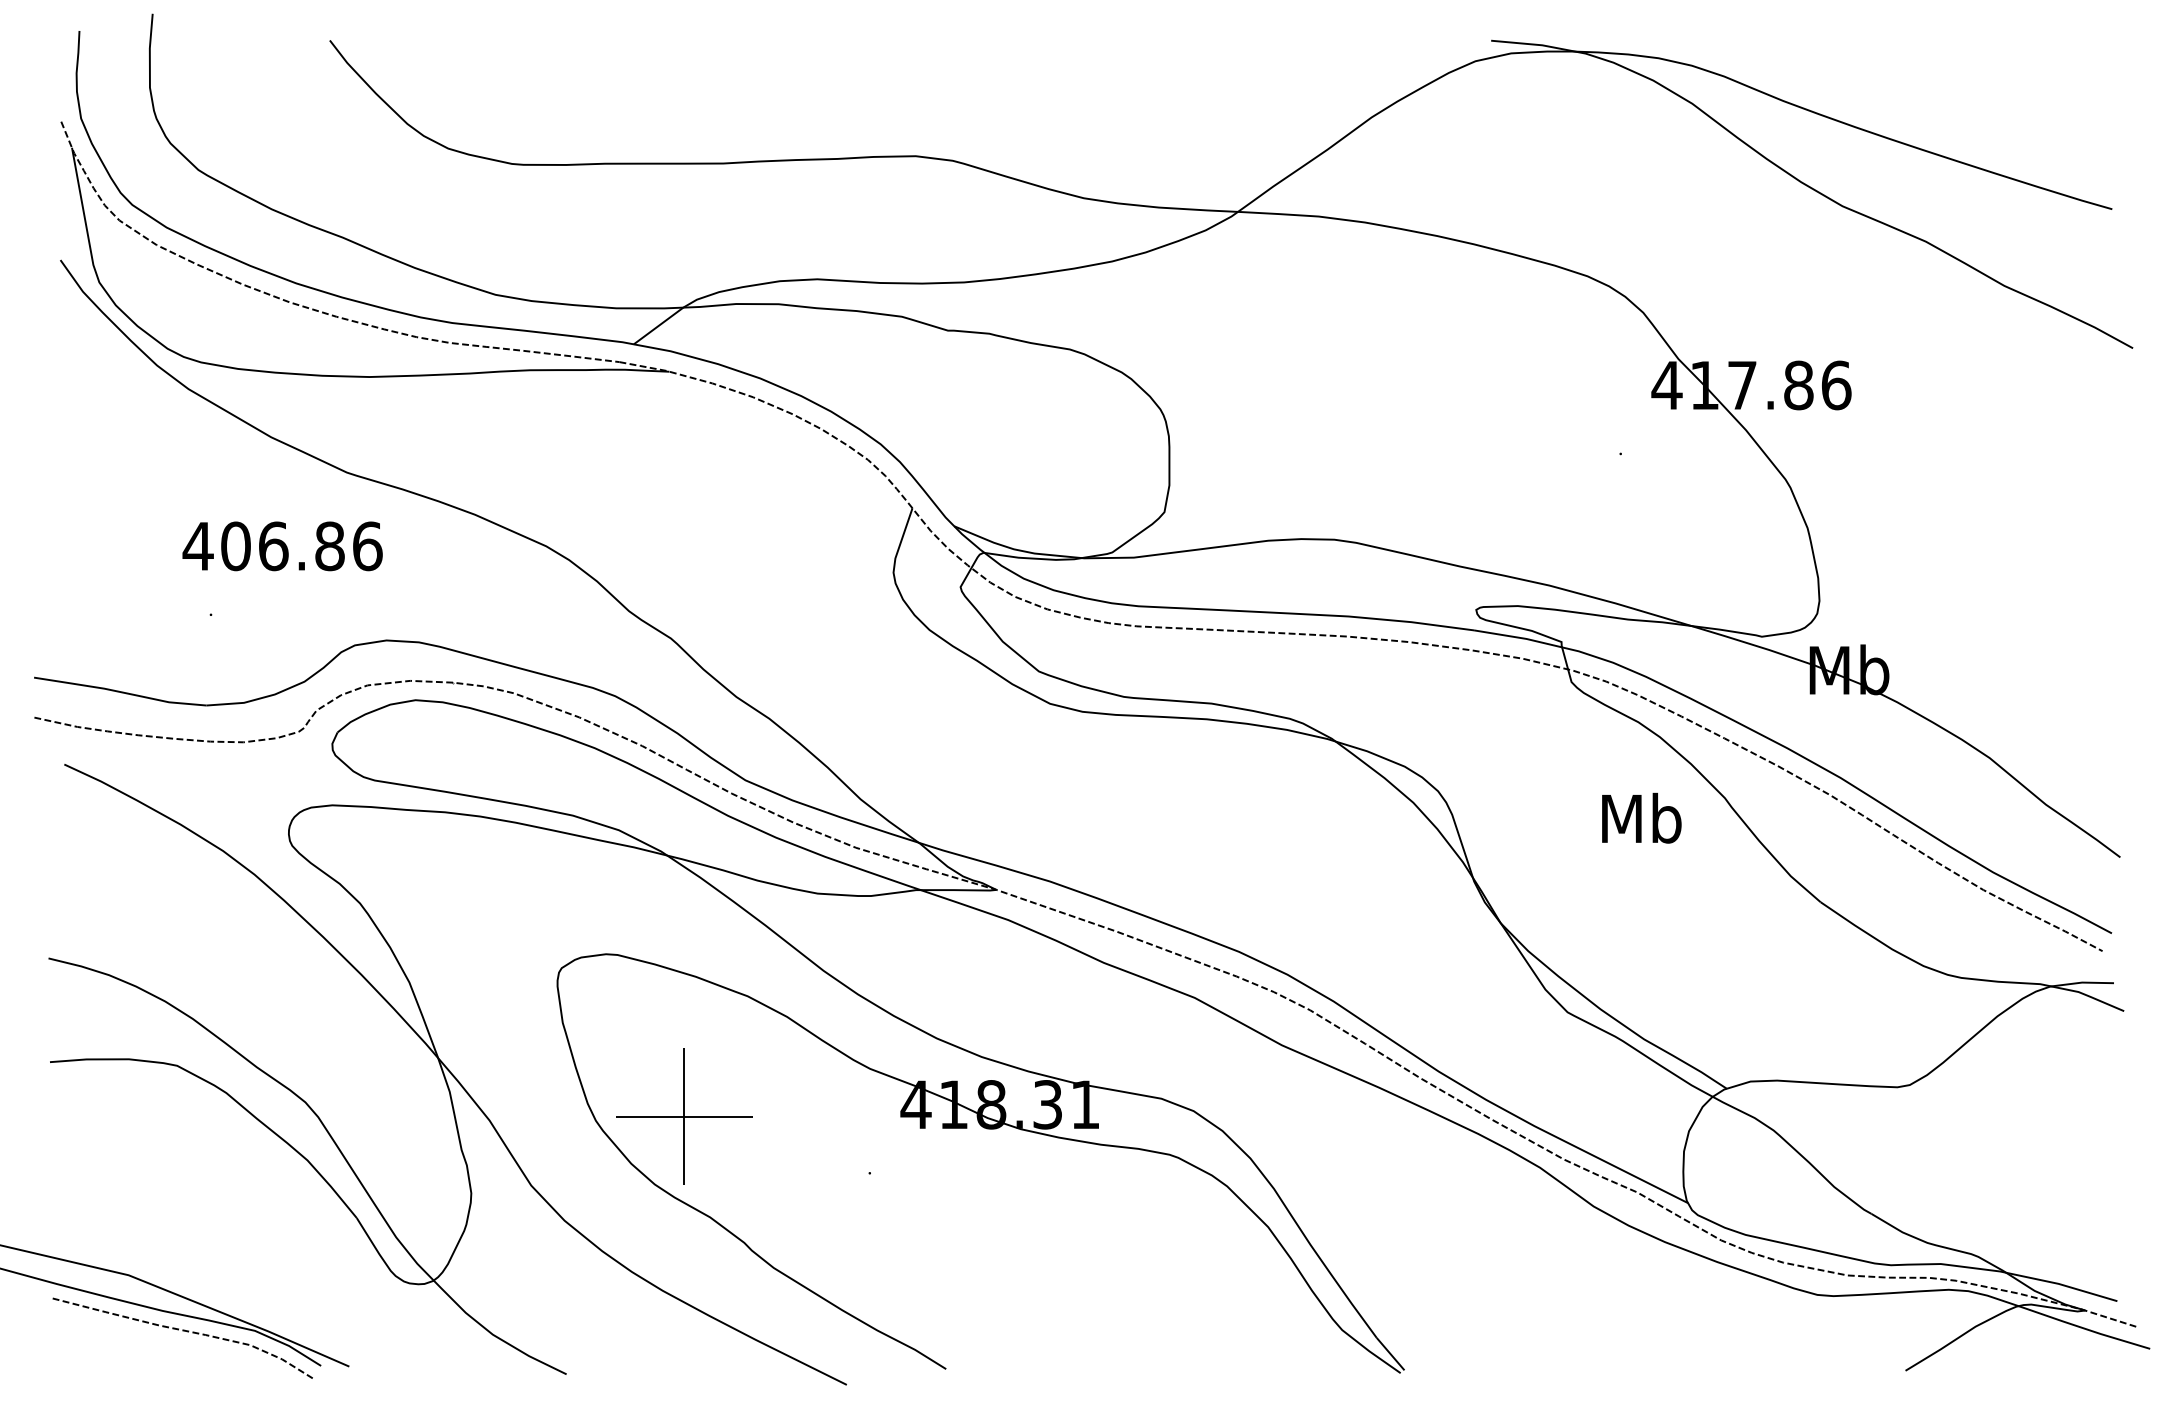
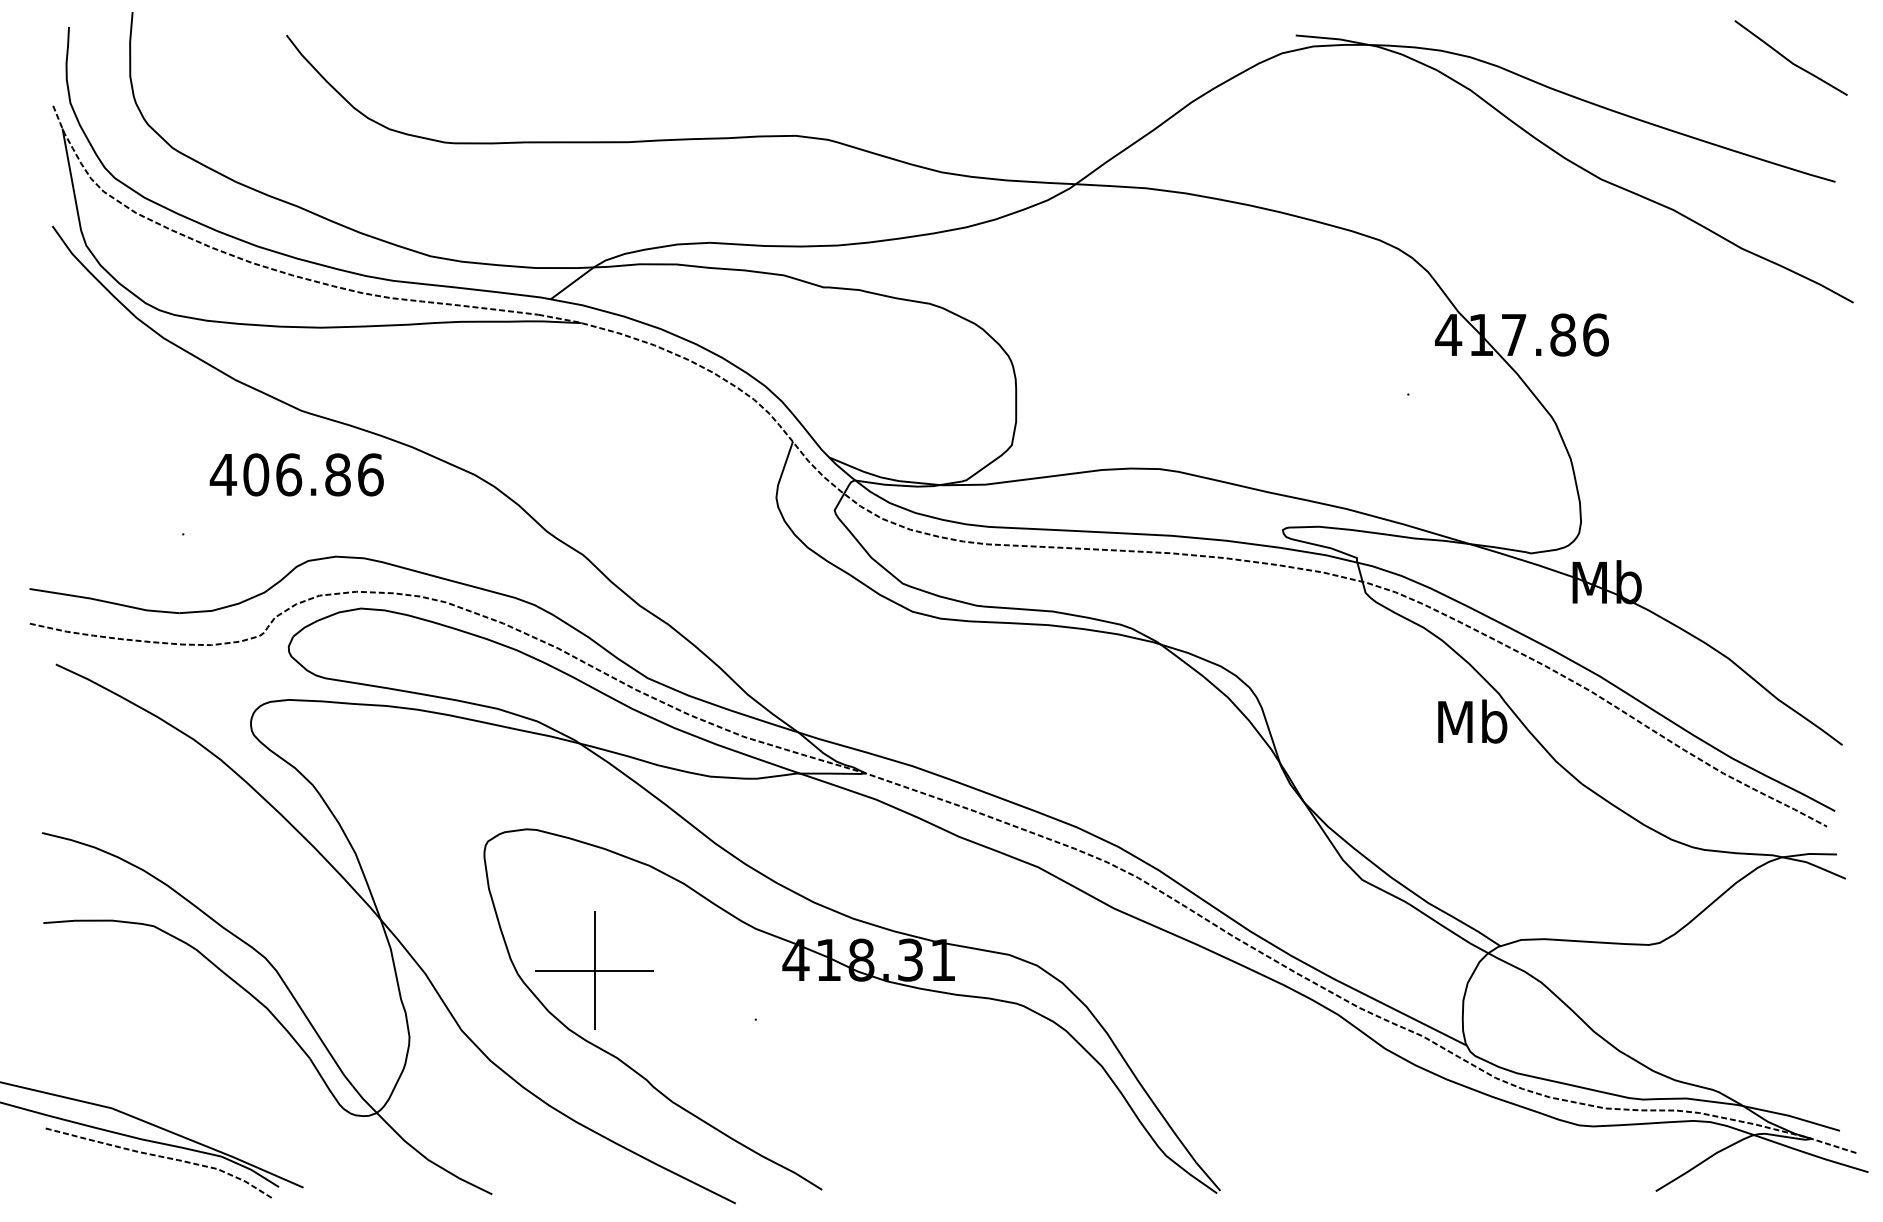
line: (2060, 69) -> (1790, 60), added
text: (282, 546) -> (296, 475), moved
text: (1641, 817) -> (1472, 720), moved

